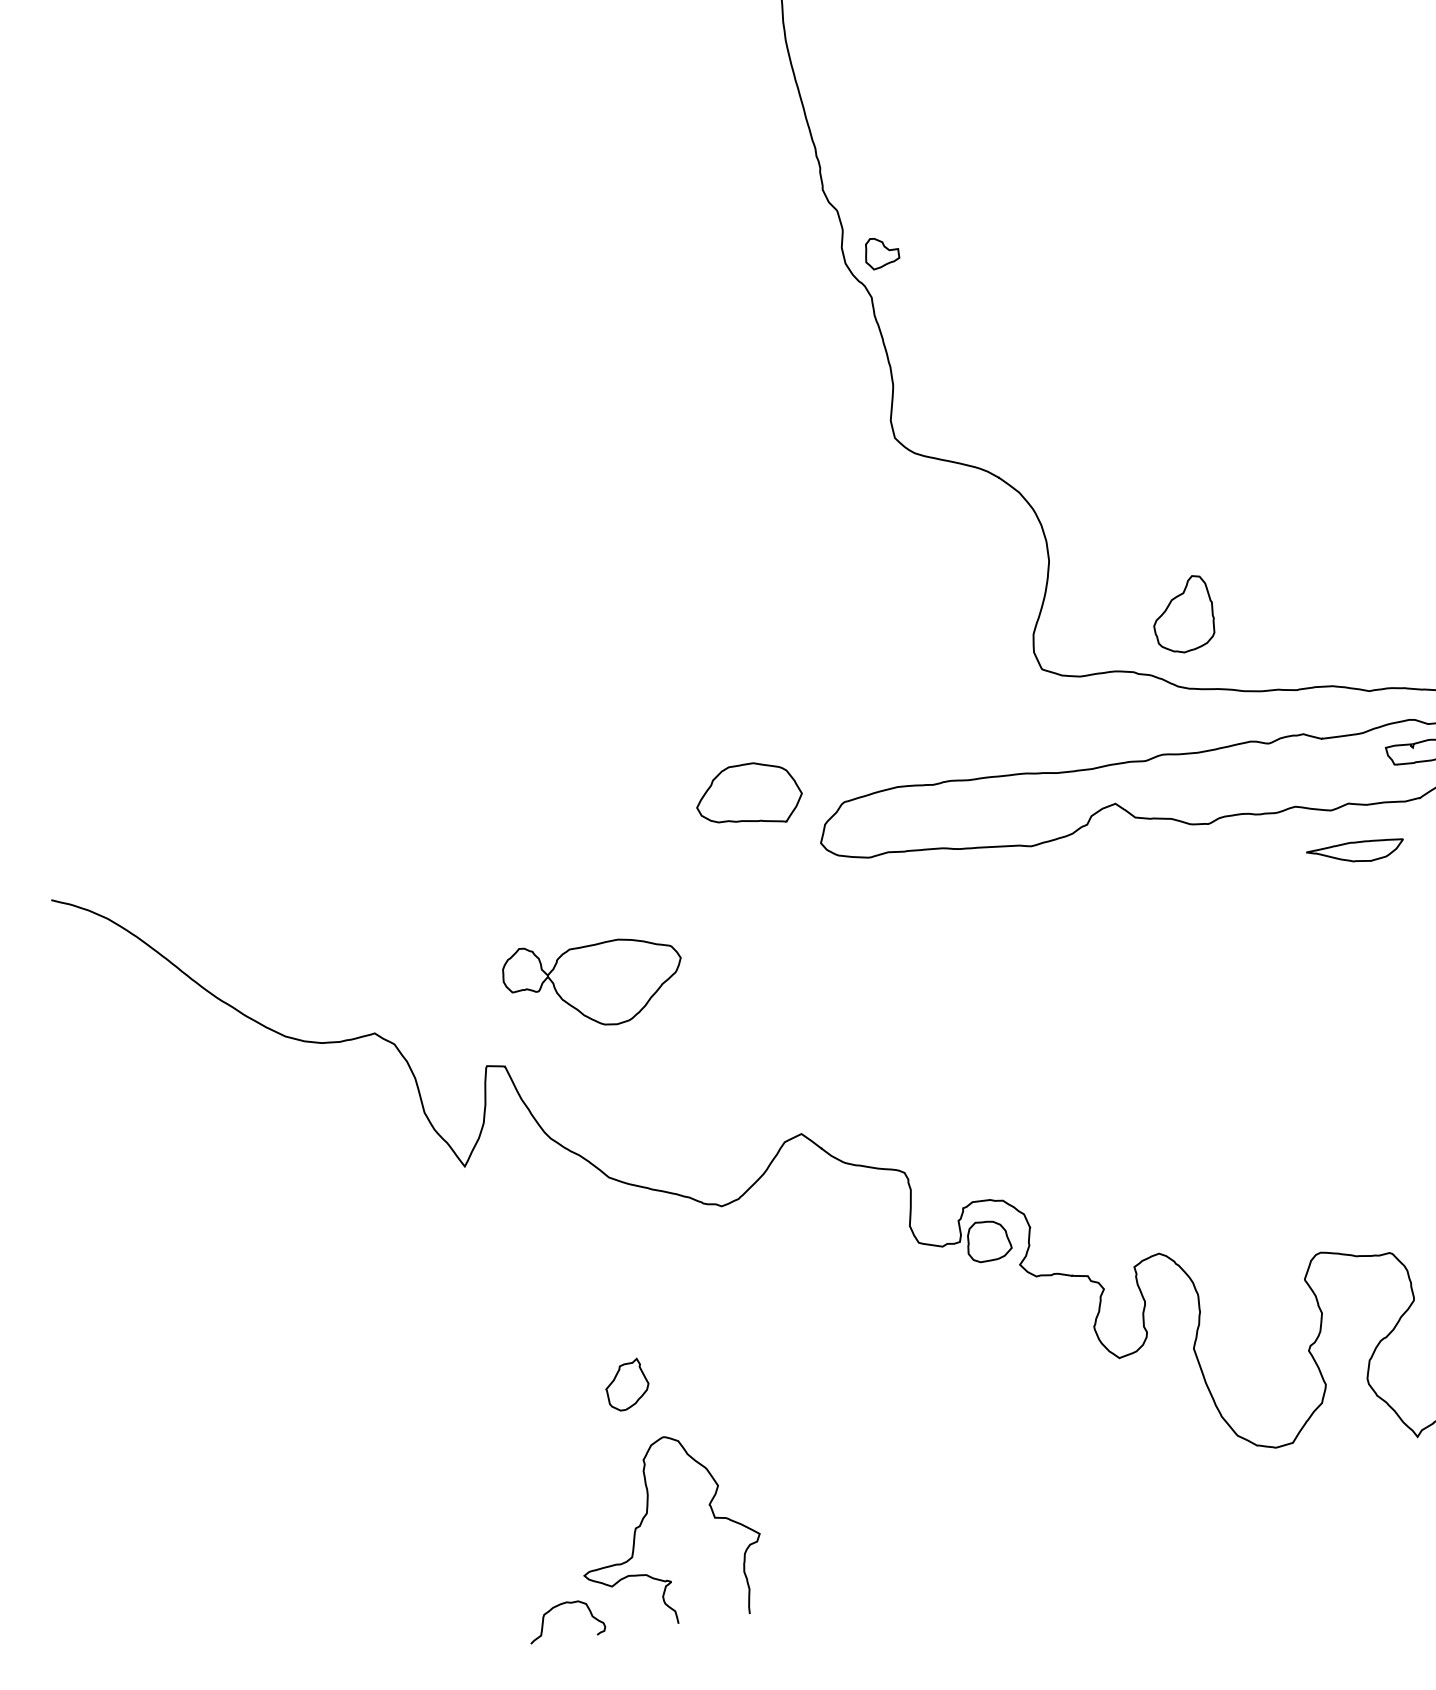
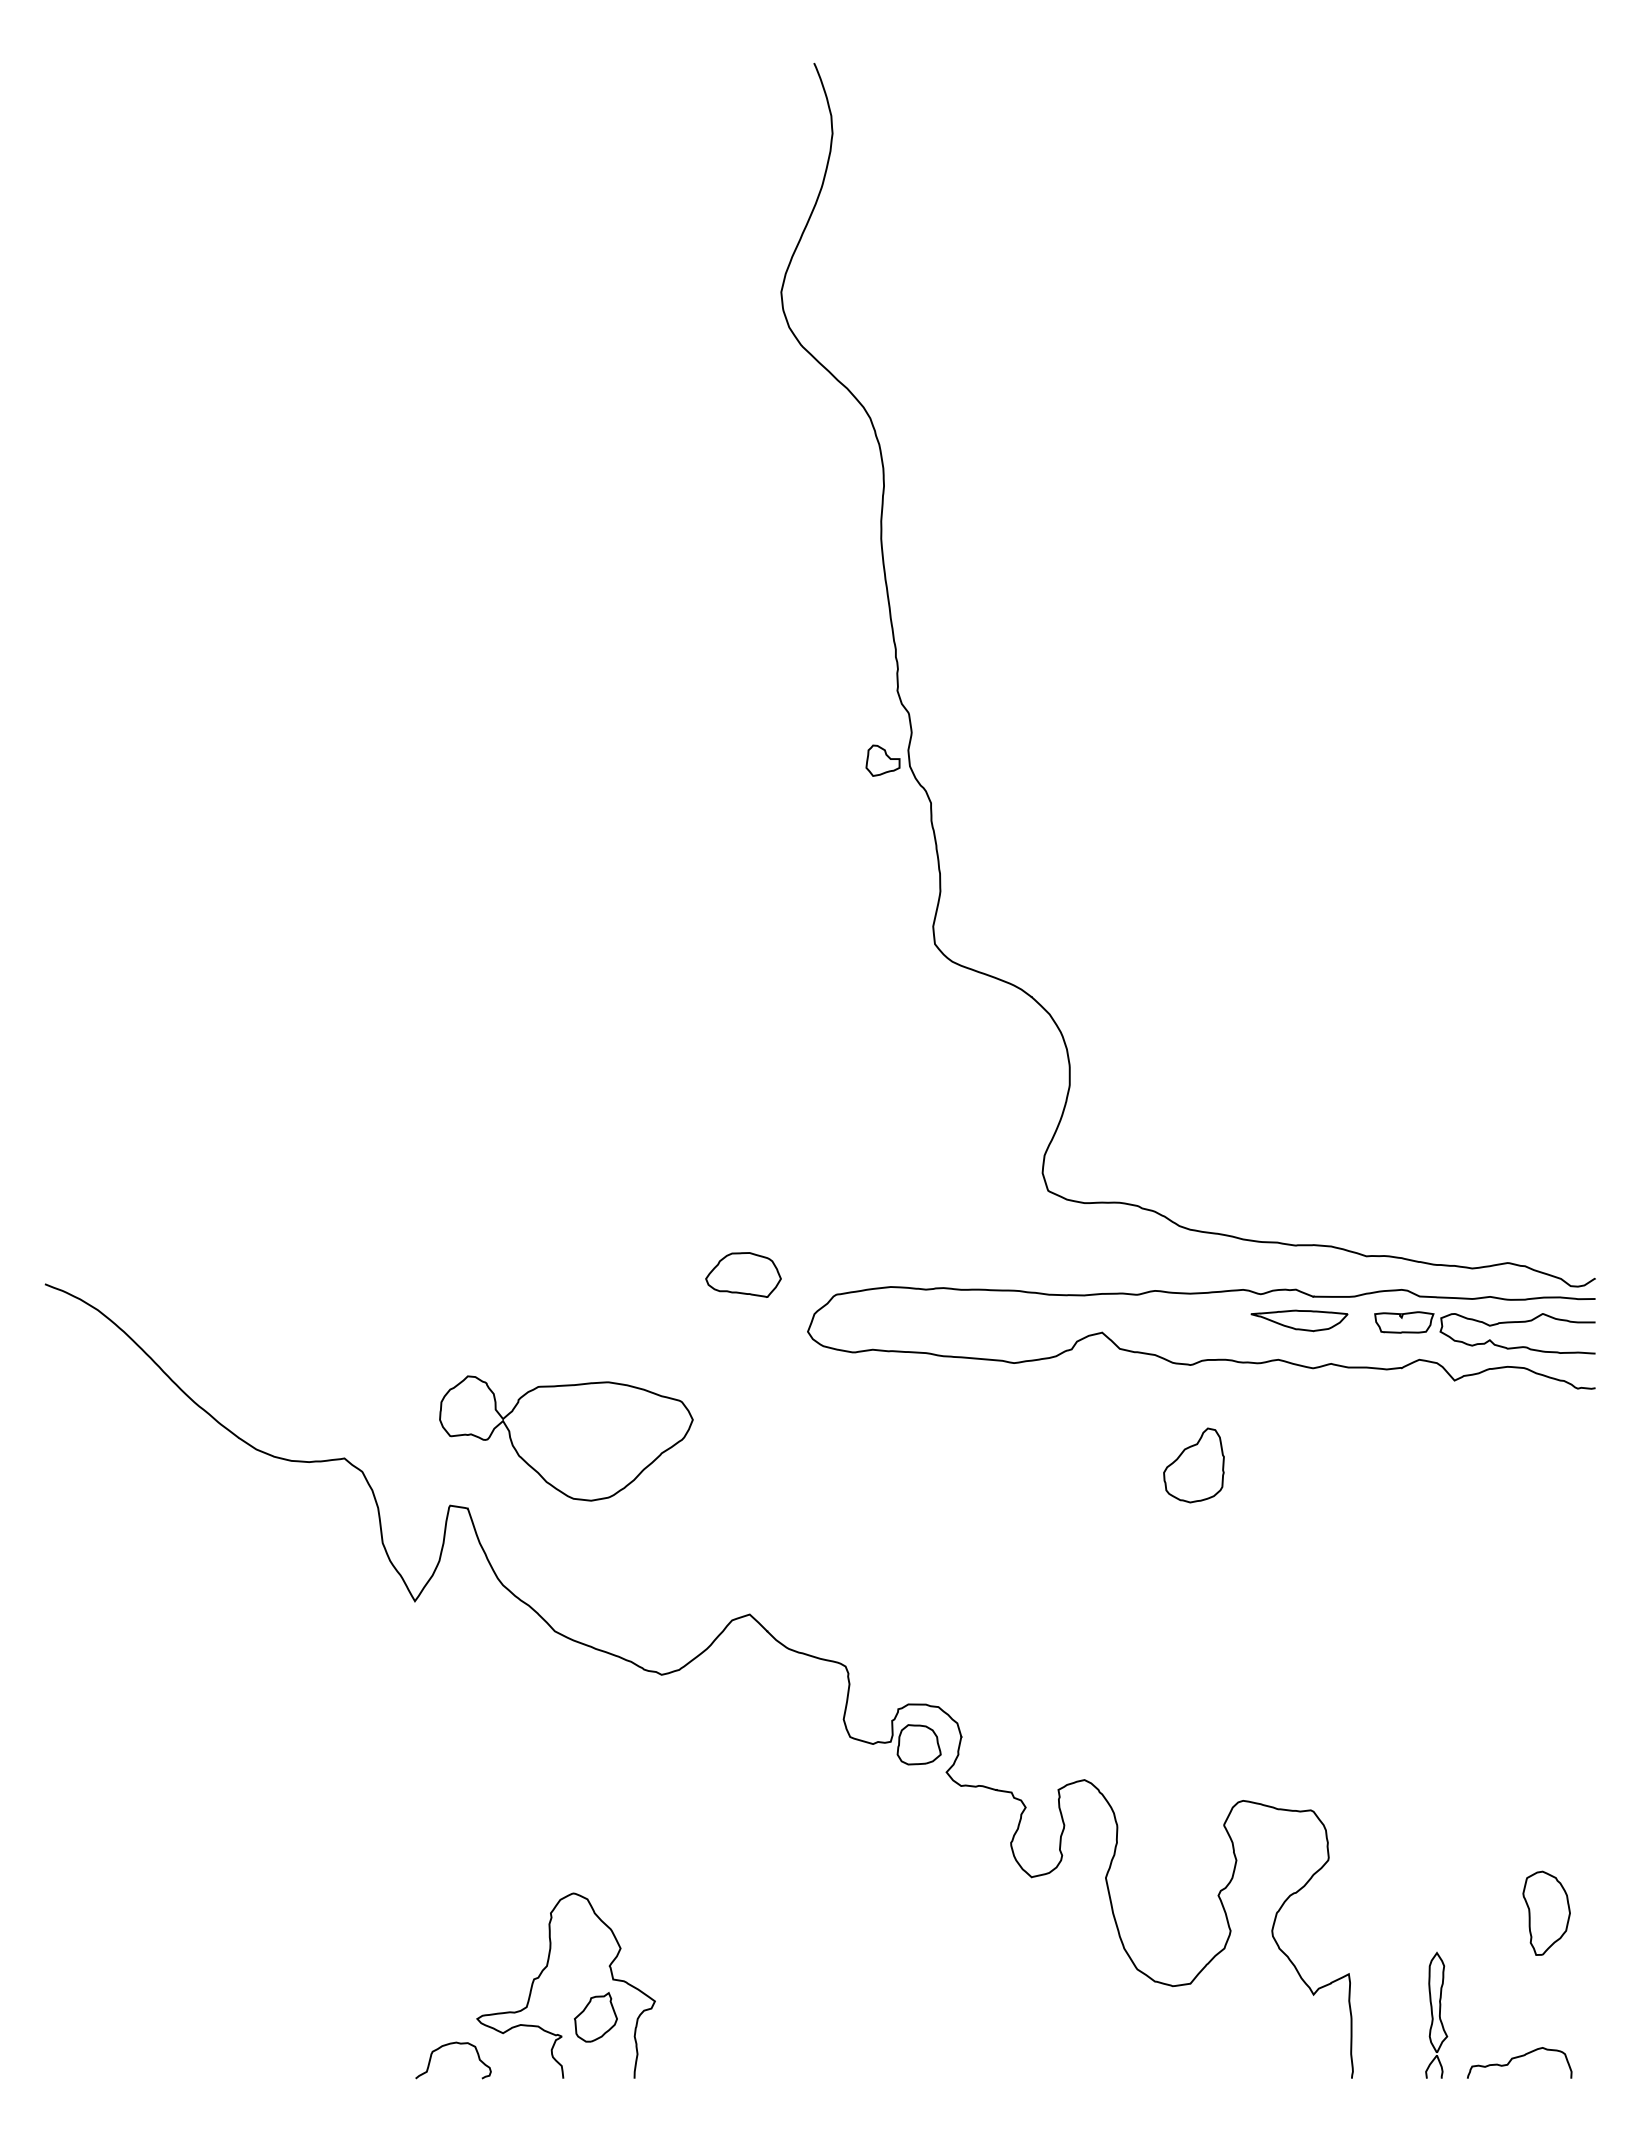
part: (881, 252) -> (882, 760), moved
part: (1182, 615) -> (1193, 1465), moved
part: (748, 794) -> (743, 1274), size x0.71
part: (1355, 852) -> (1299, 1320), moved
part: (594, 983) -> (566, 1438), size x1.43
part: (626, 1385) -> (595, 2017), moved

